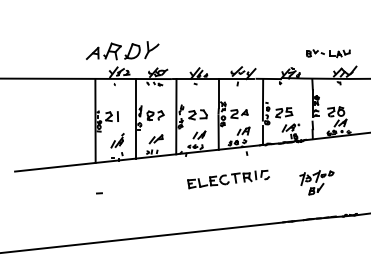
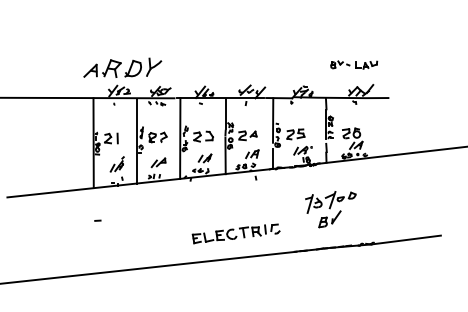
part: (328, 53) -> (354, 64), moved
part: (227, 179) -> (235, 233), moved
part: (316, 181) -> (330, 208), size x1.4

